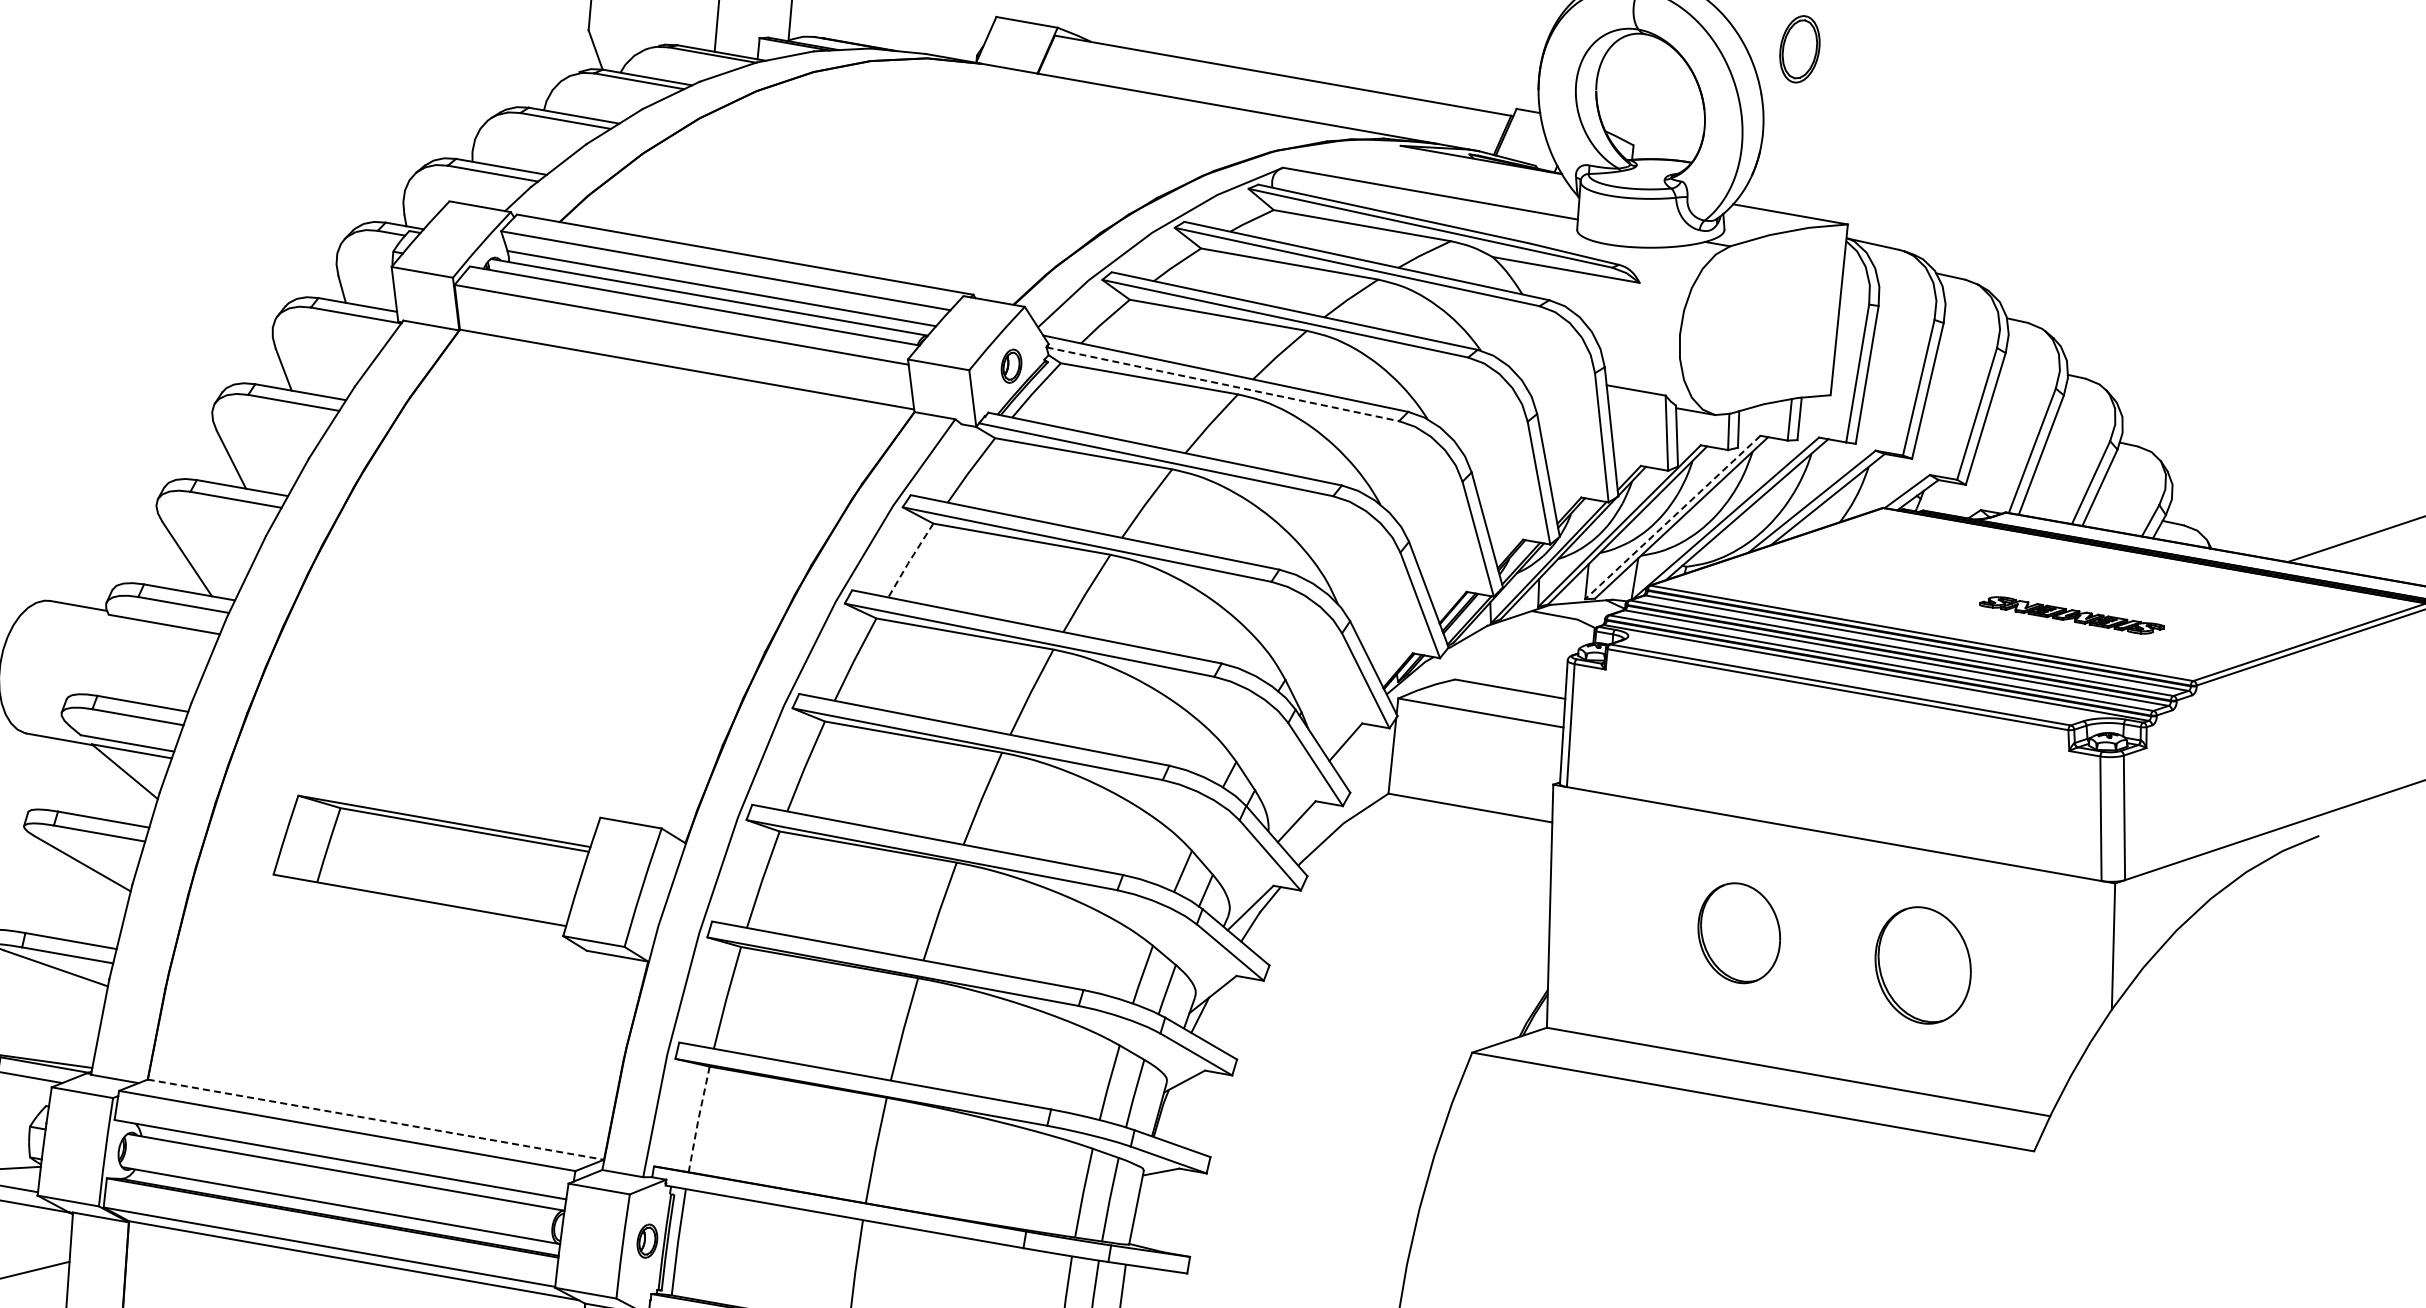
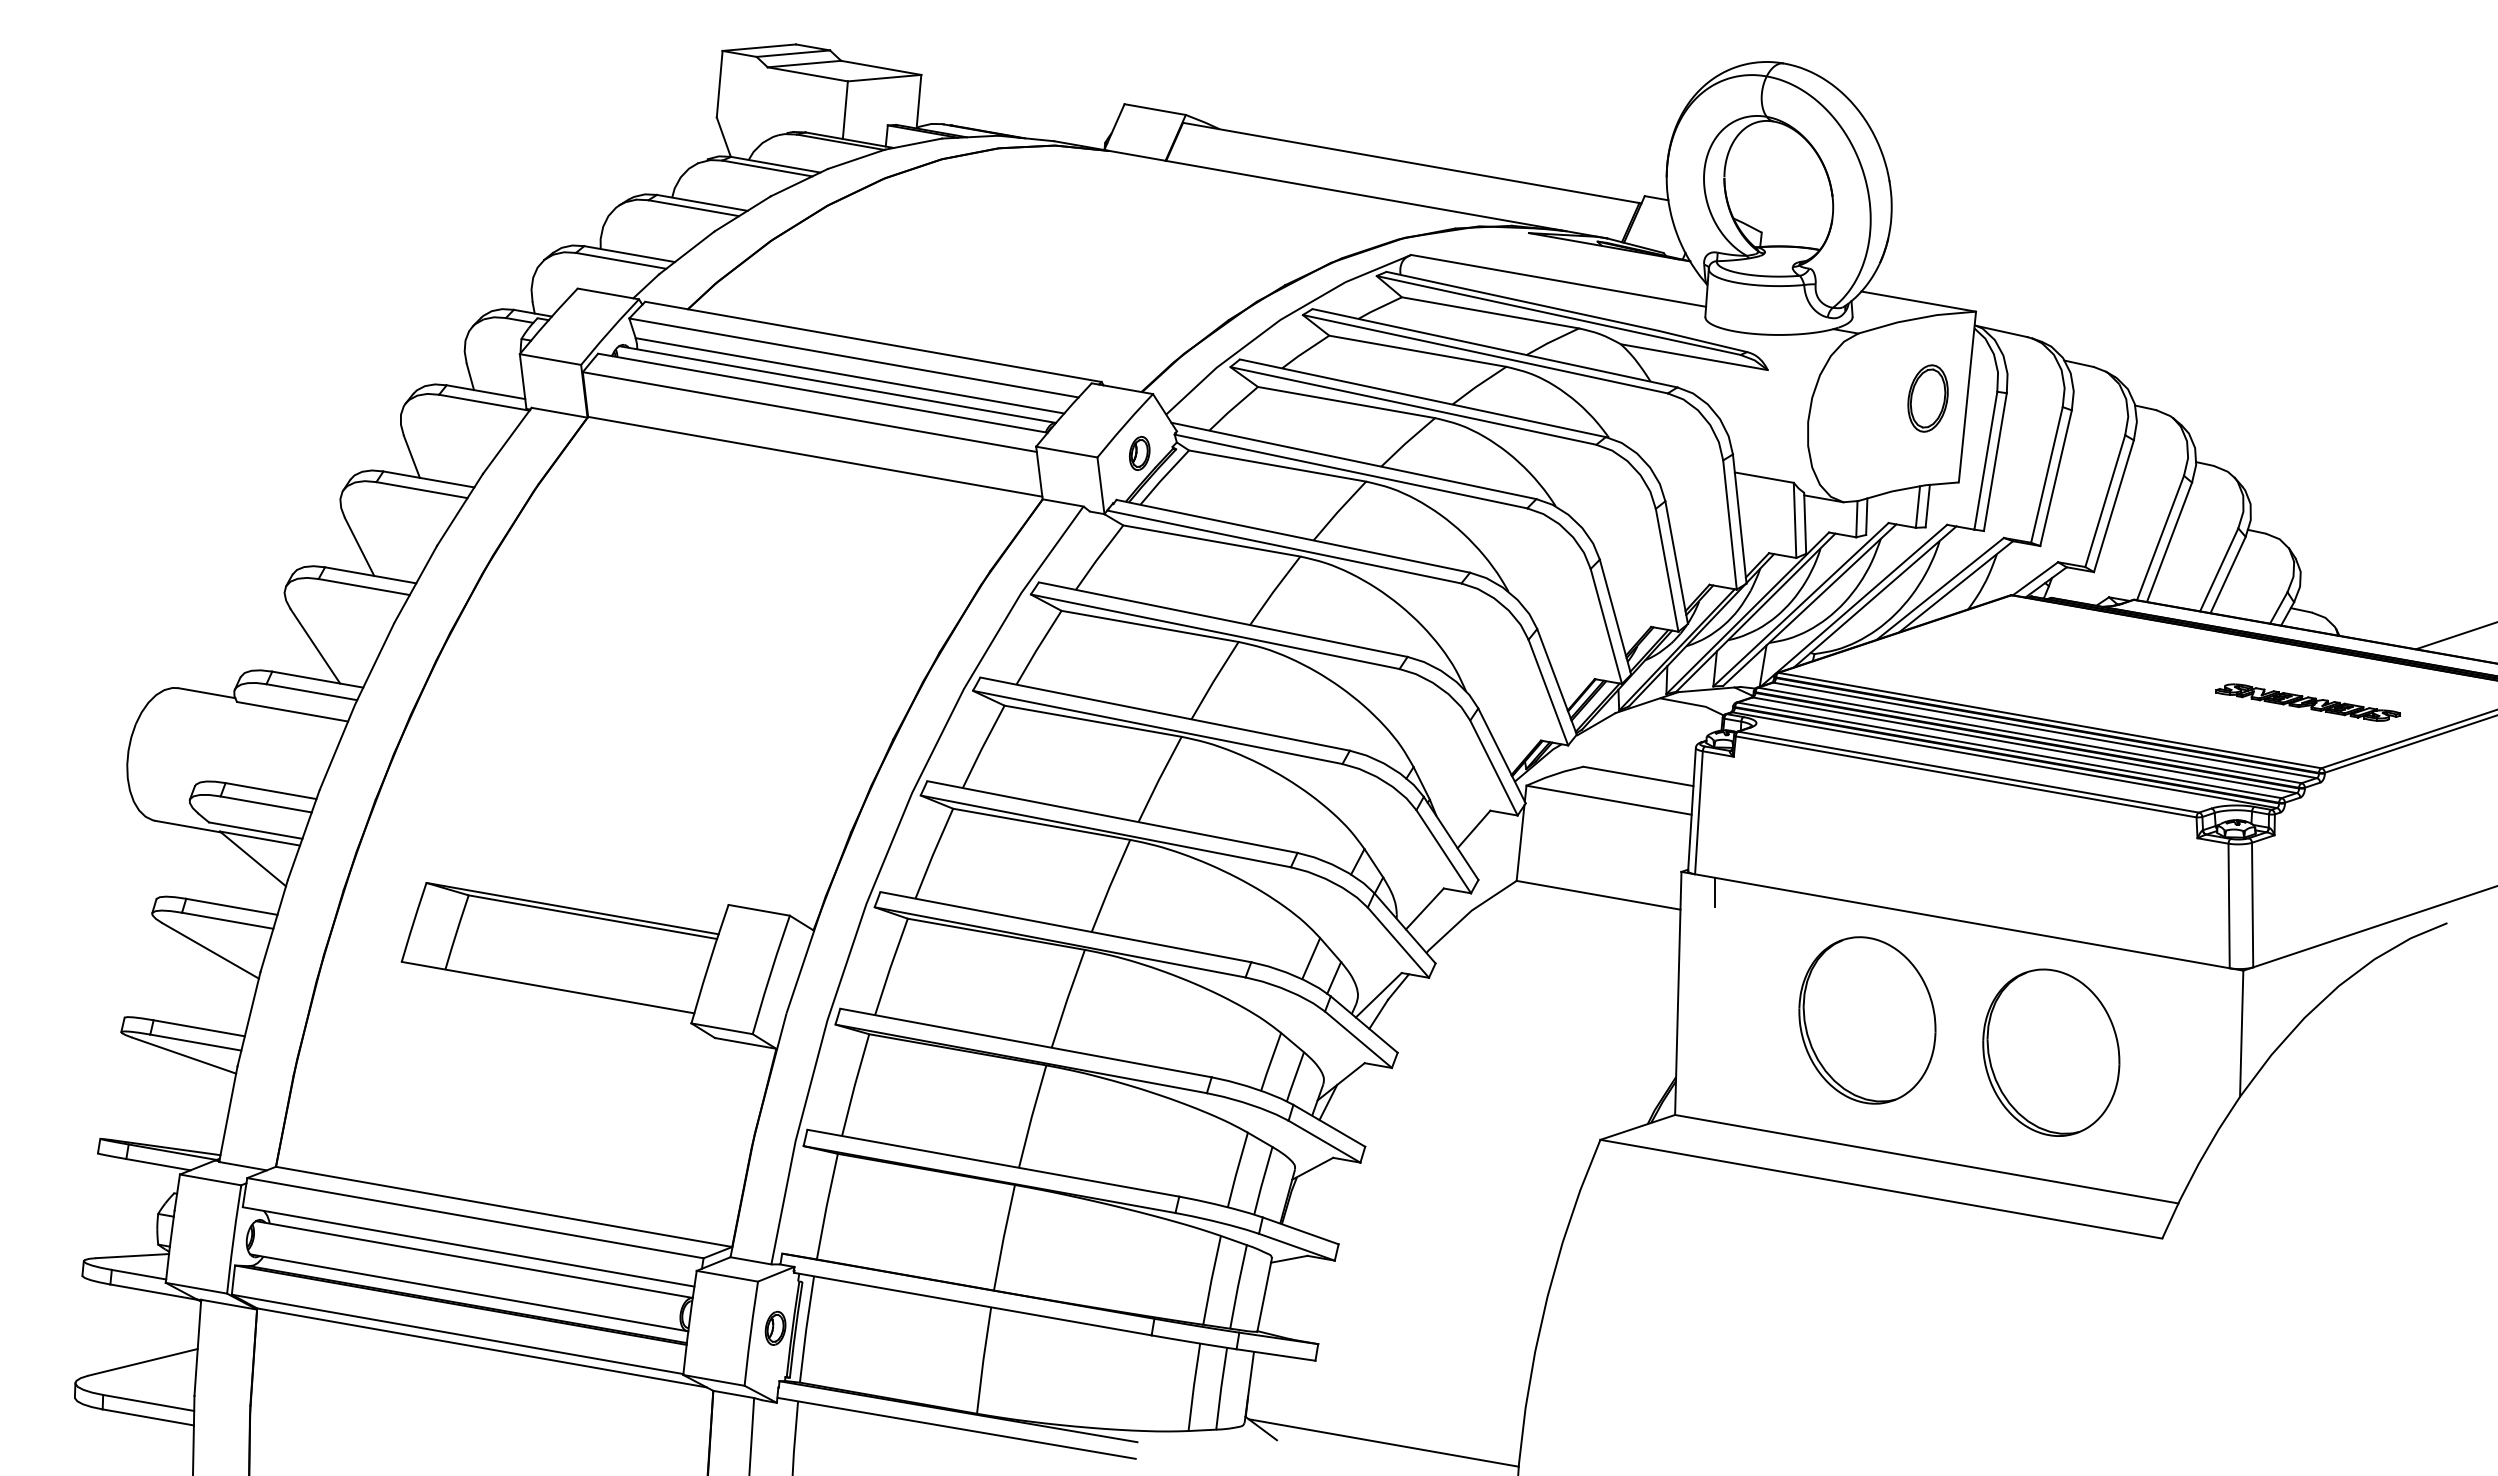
part: (1799, 49) -> (1927, 398), moved
line: (1223, 384) -> (1351, 471), dashed -> solid
line: (1673, 517) -> (1801, 604), dashed -> solid
line: (909, 561) -> (1037, 648), dashed -> solid
part: (2071, 615) -> (2307, 702), moved
line: (1587, 804) -> (1715, 891), added
part: (1739, 933) -> (1867, 1020), size x1.67
part: (1923, 965) -> (2051, 1052), size x1.43
line: (376, 1119) -> (504, 1206), dashed -> solid
line: (698, 1119) -> (826, 1206), dashed -> solid

